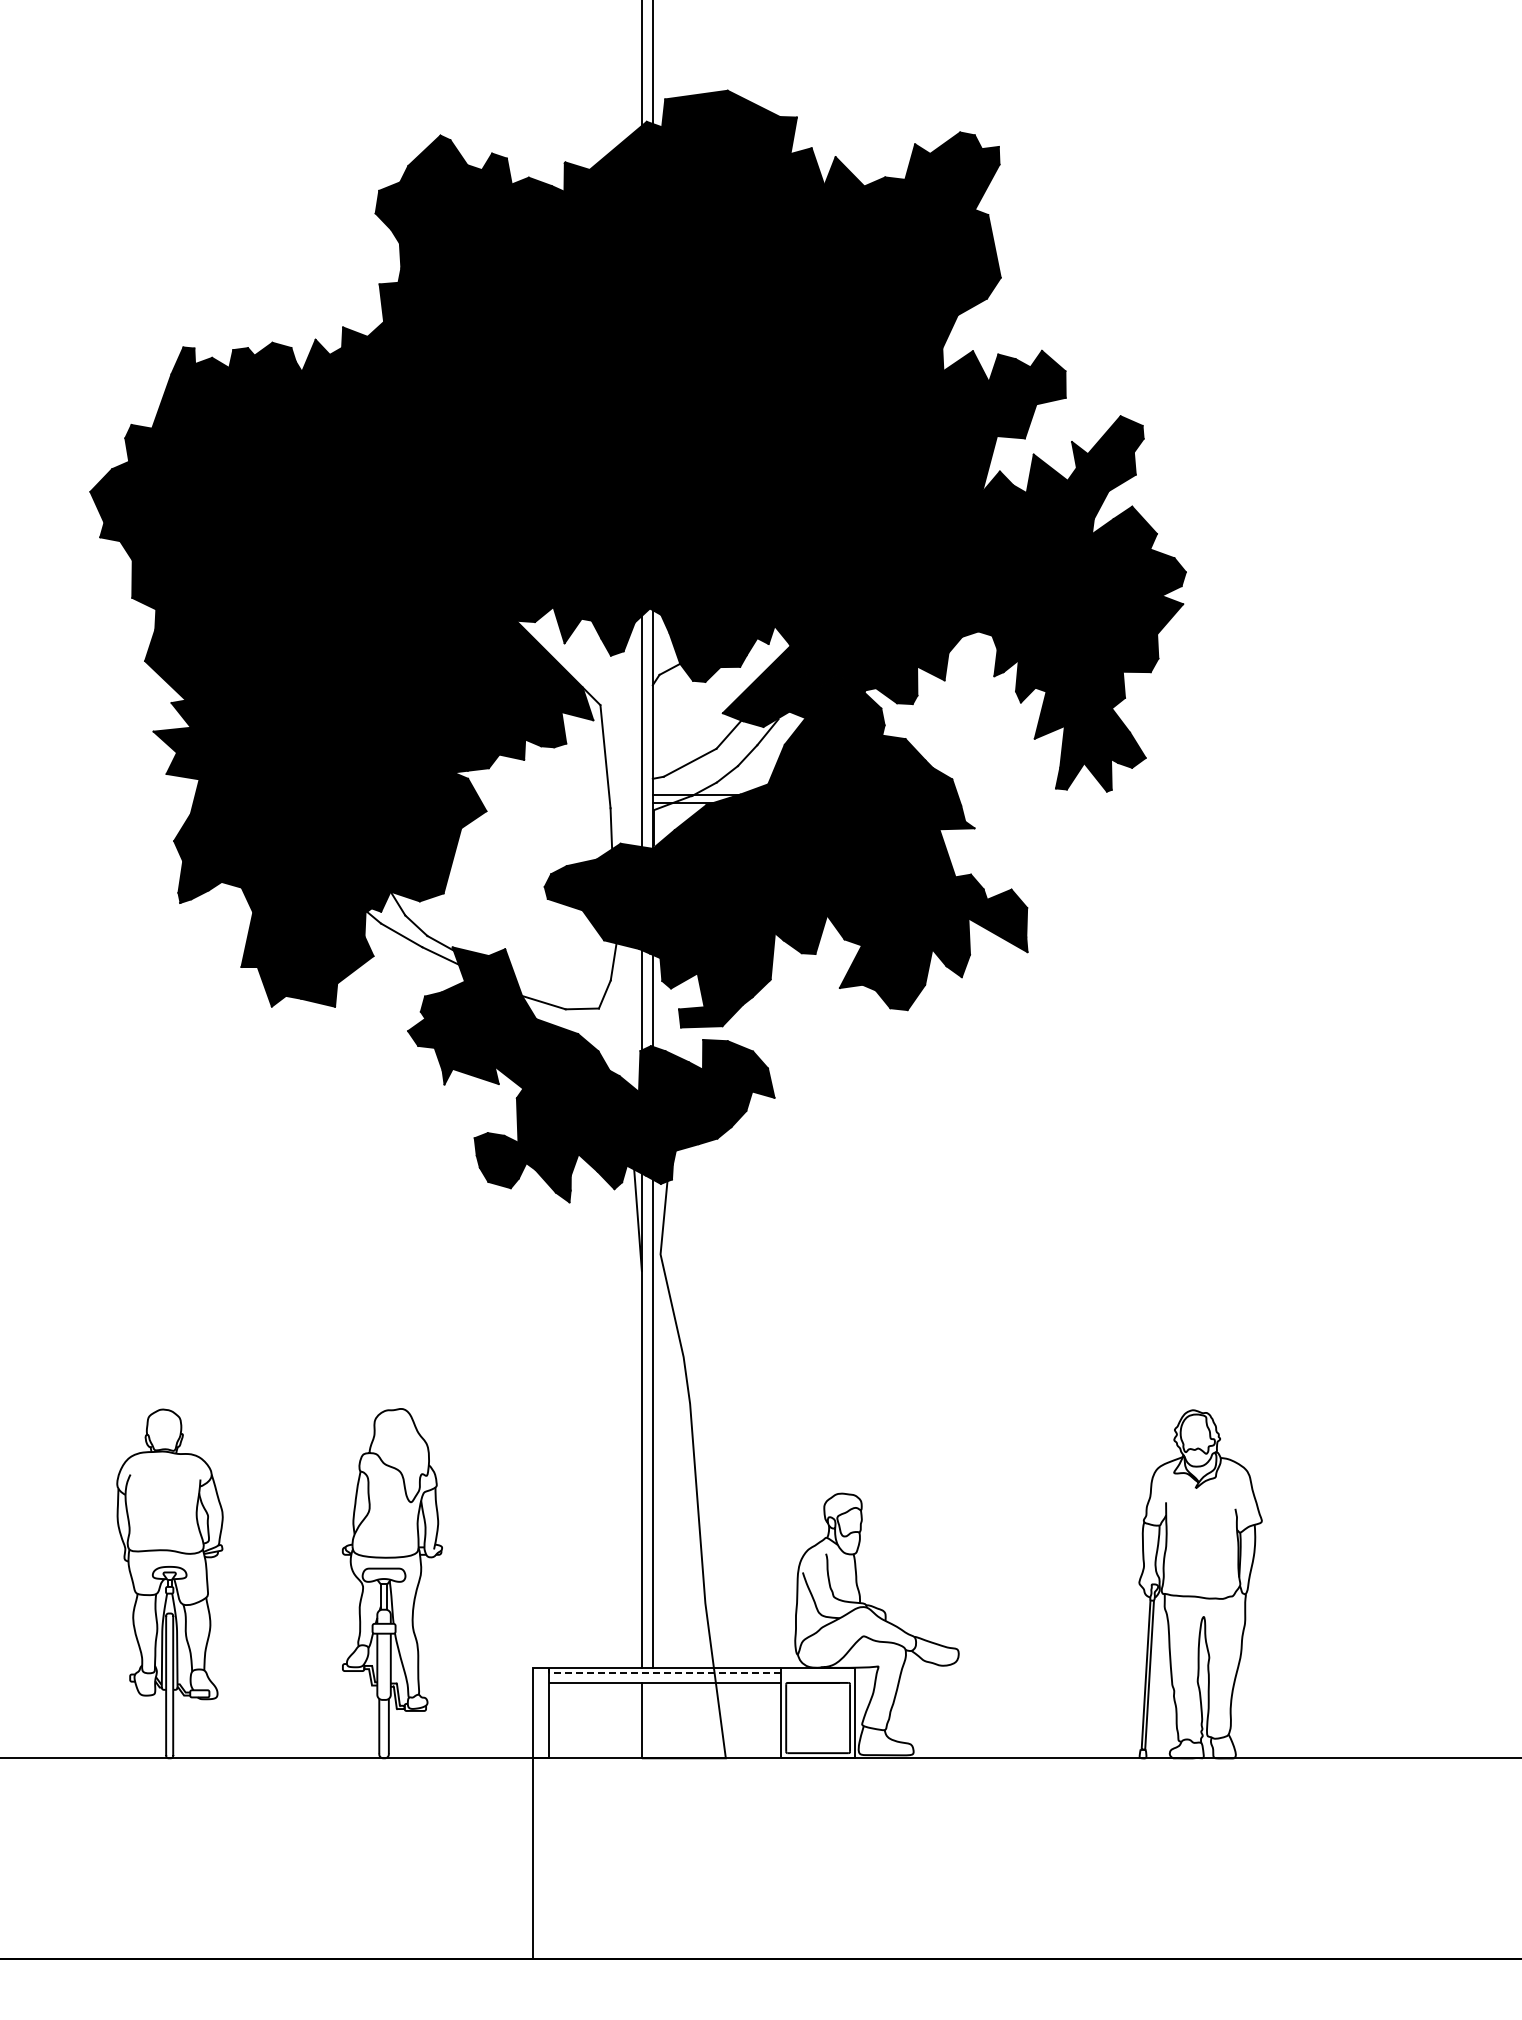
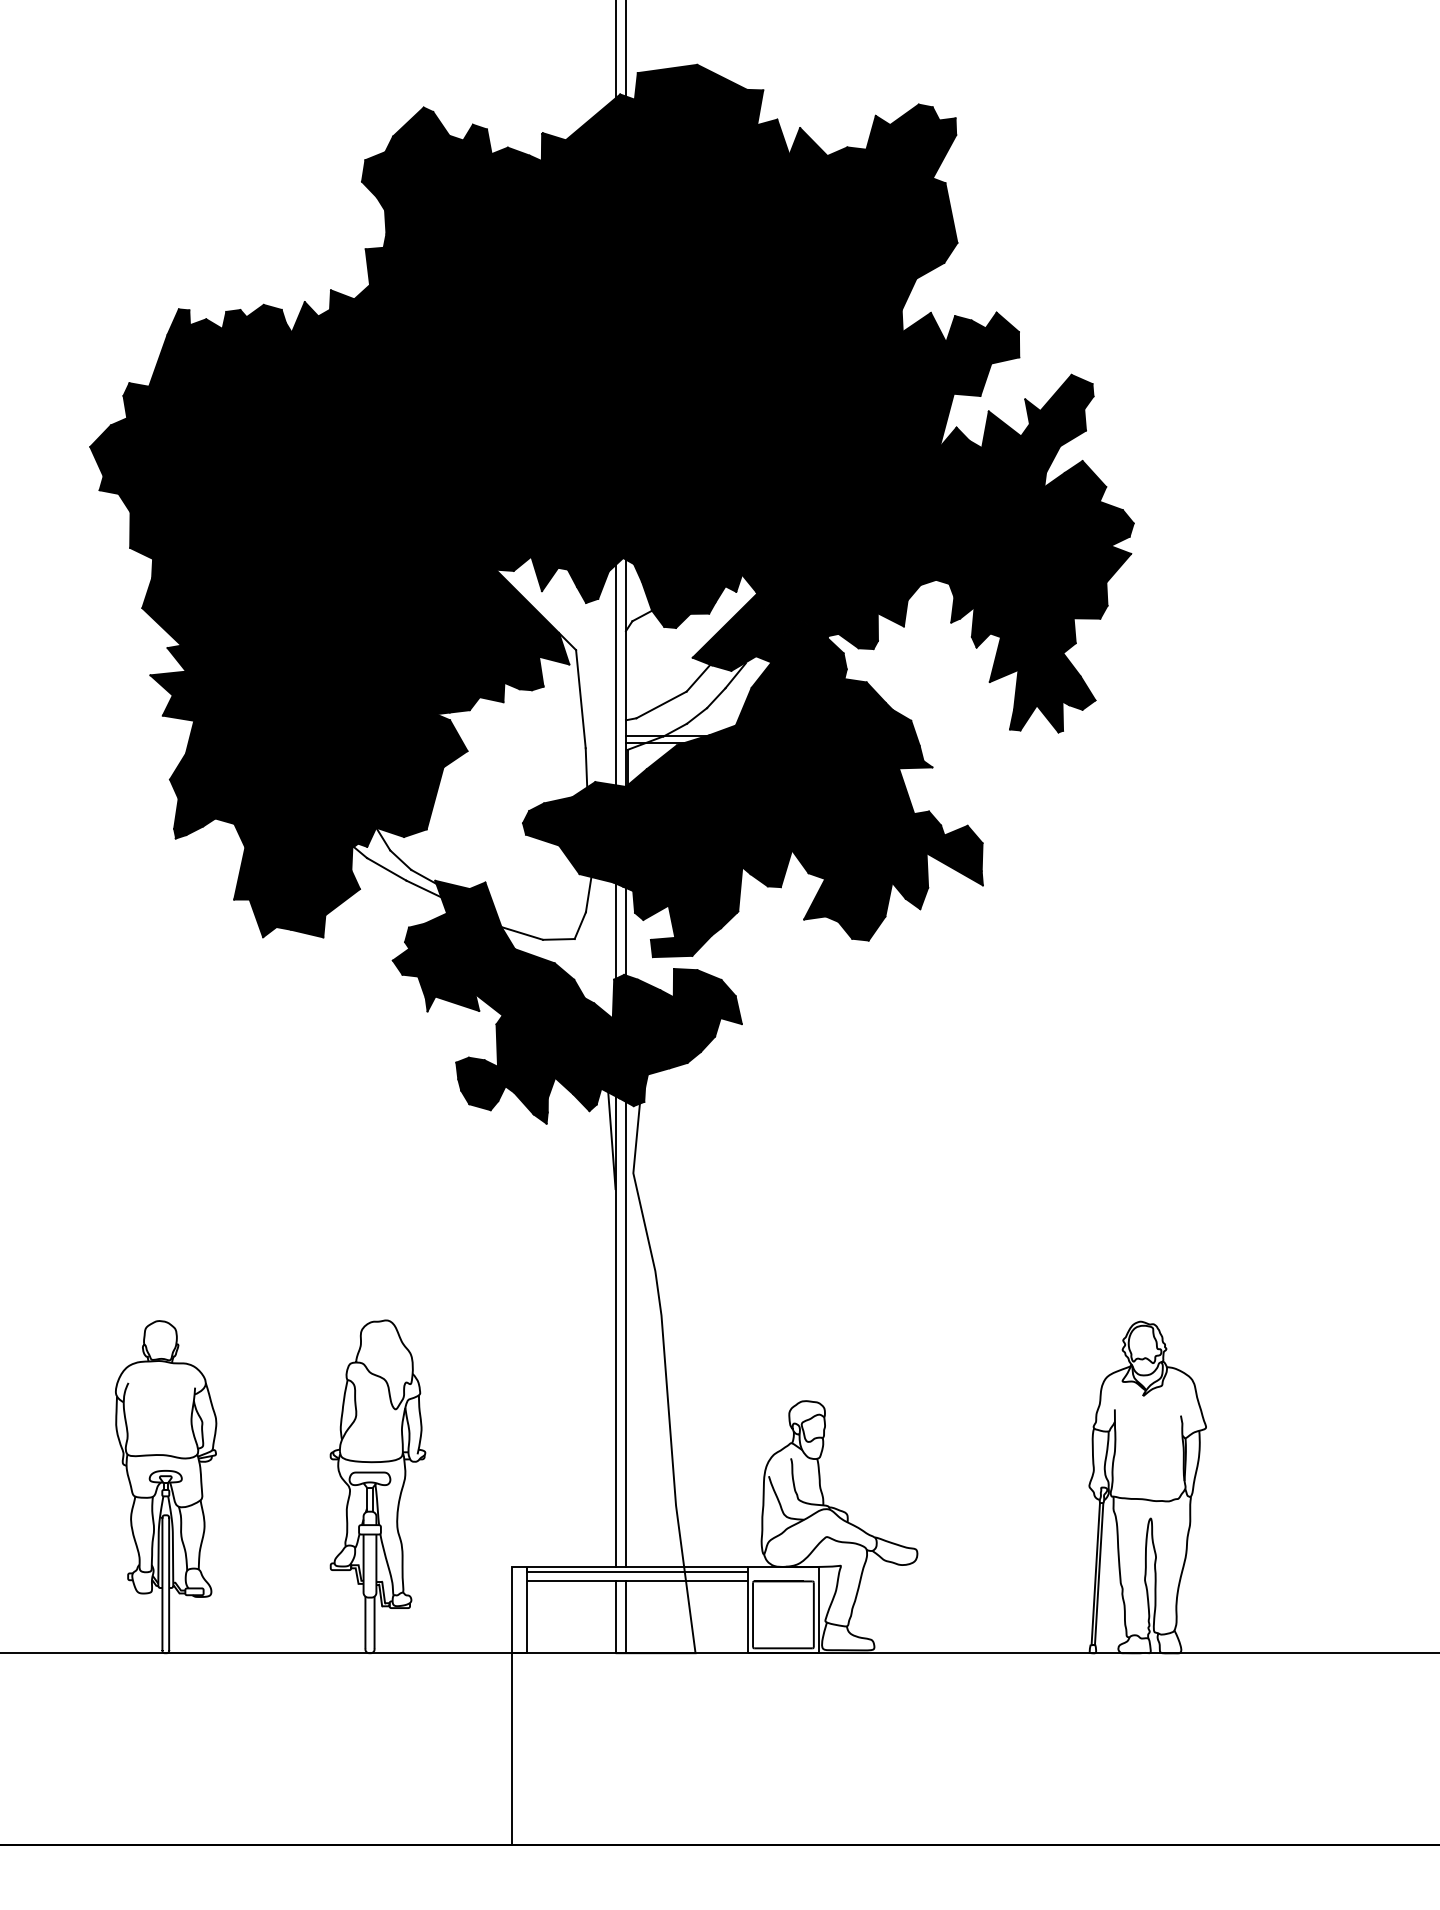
line: (661, 1672) -> (634, 1571), dashed -> solid
line: (652, 1720) -> (625, 1617), added

